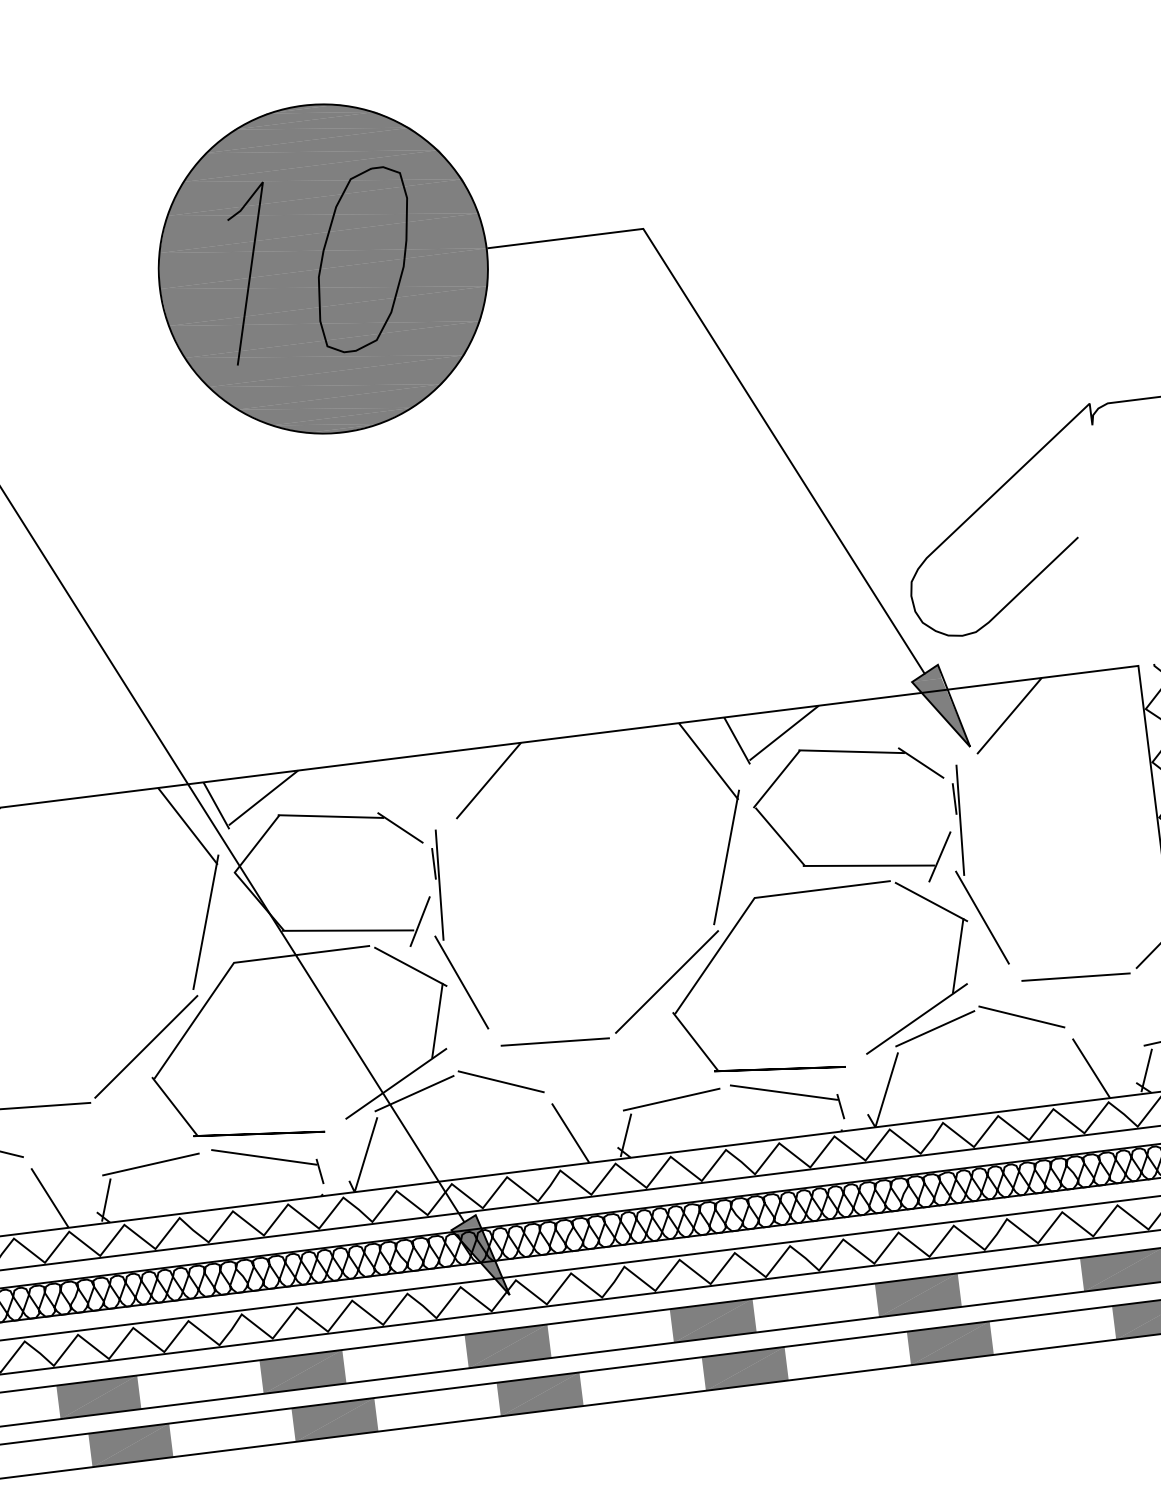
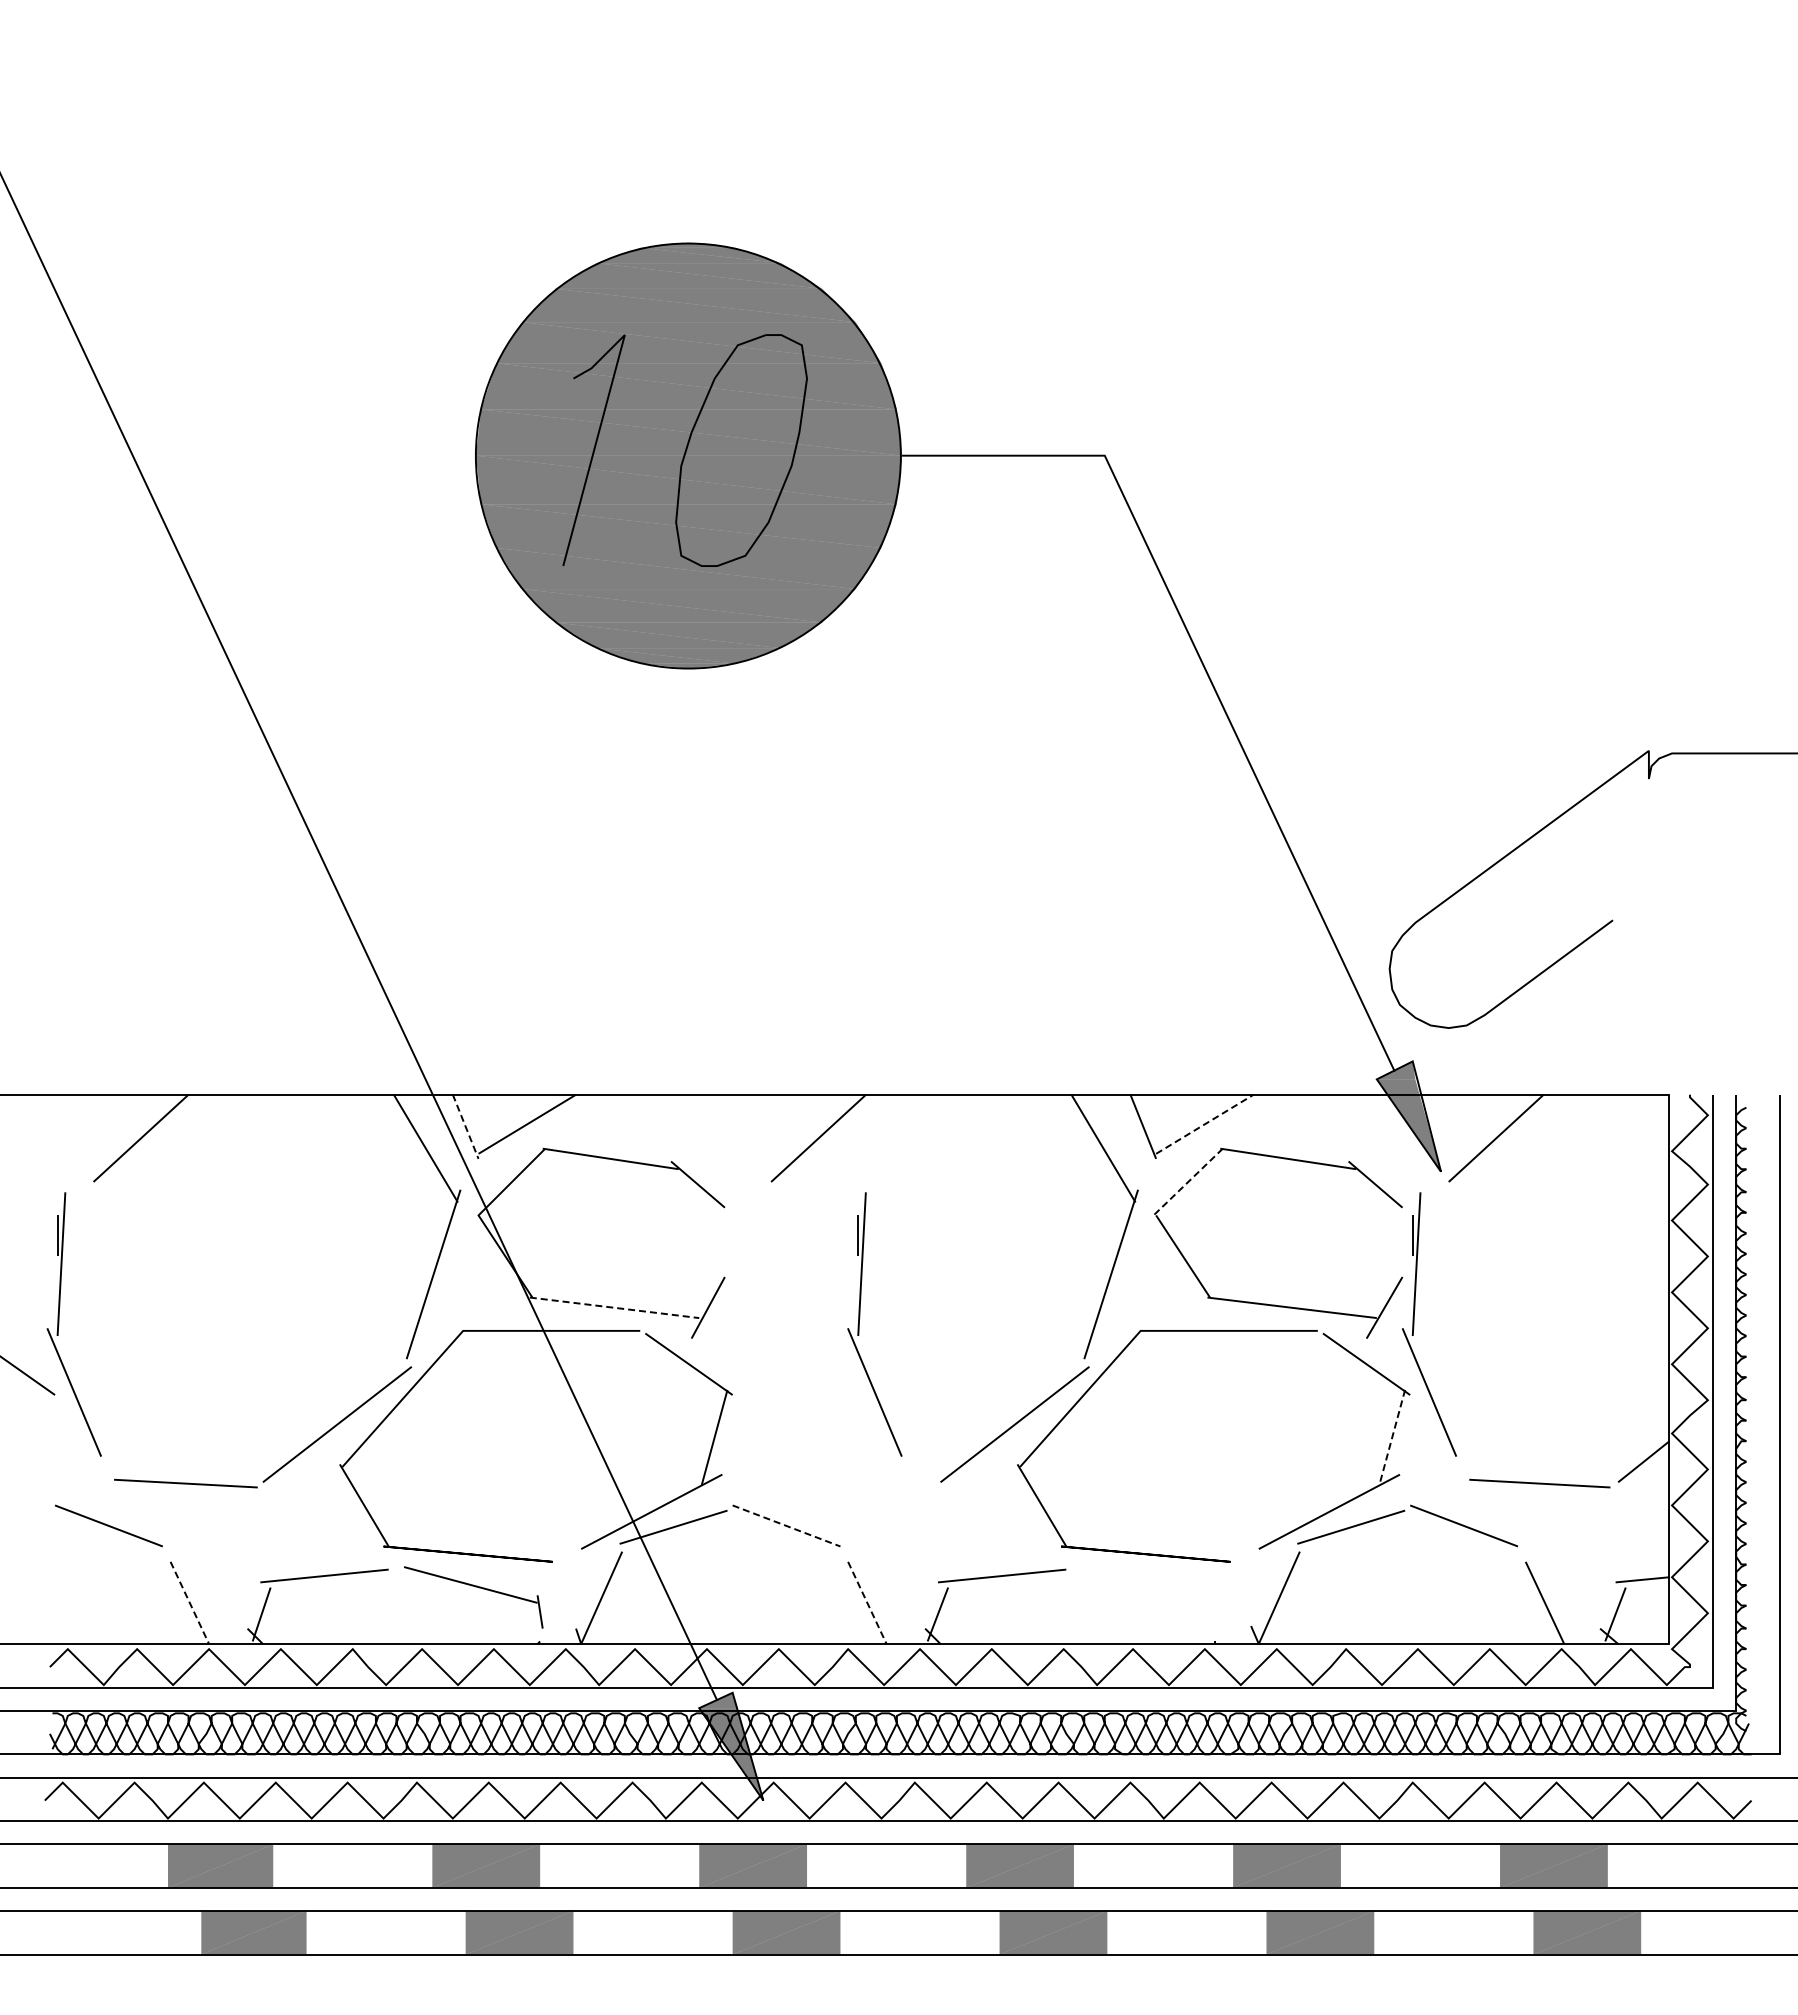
line: (784, 733) -> (1205, 1124), solid -> dashed
line: (776, 779) -> (1187, 1182), solid -> dashed
line: (216, 805) -> (465, 1126), solid -> dashed
line: (348, 930) -> (615, 1307), solid -> dashed
part: (443, 931) -> (859, 1324), moved
line: (958, 955) -> (1392, 1437), solid -> dashed
line: (554, 1042) -> (861, 1483), removed
line: (501, 1081) -> (786, 1525), solid -> dashed
part: (787, 1094) -> (1151, 1587), removed
line: (570, 1133) -> (867, 1603), solid -> dashed
line: (50, 1198) -> (190, 1603), solid -> dashed

